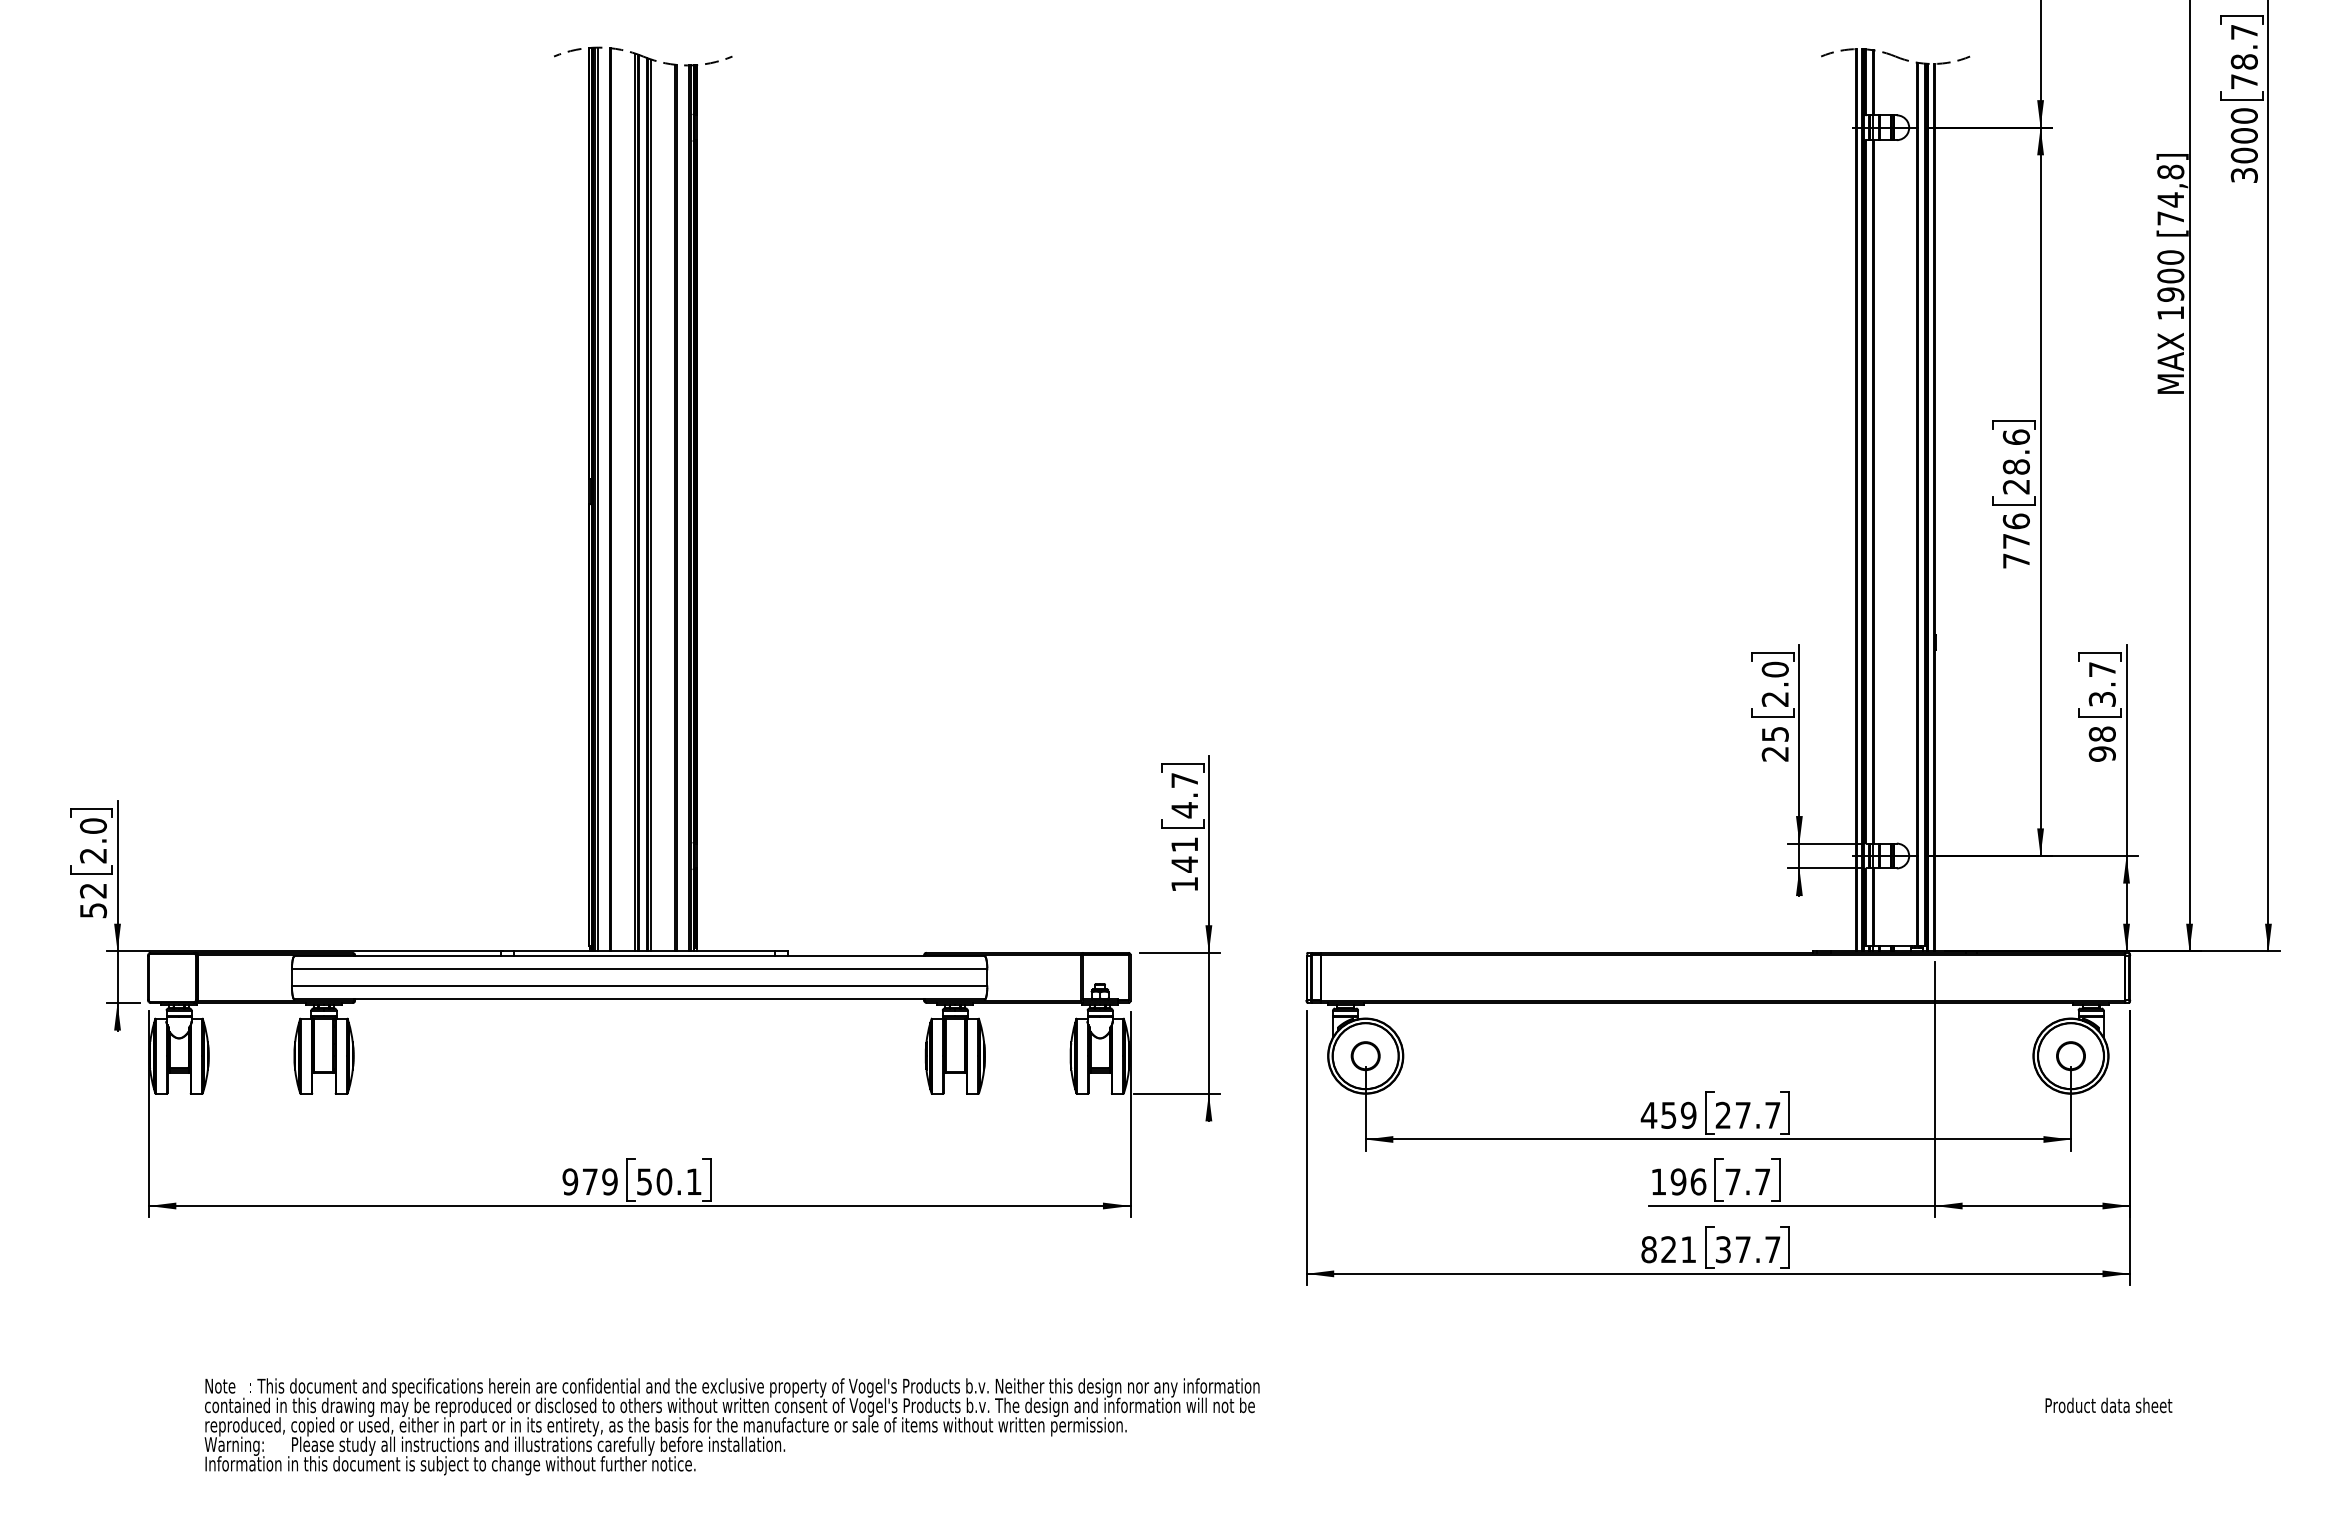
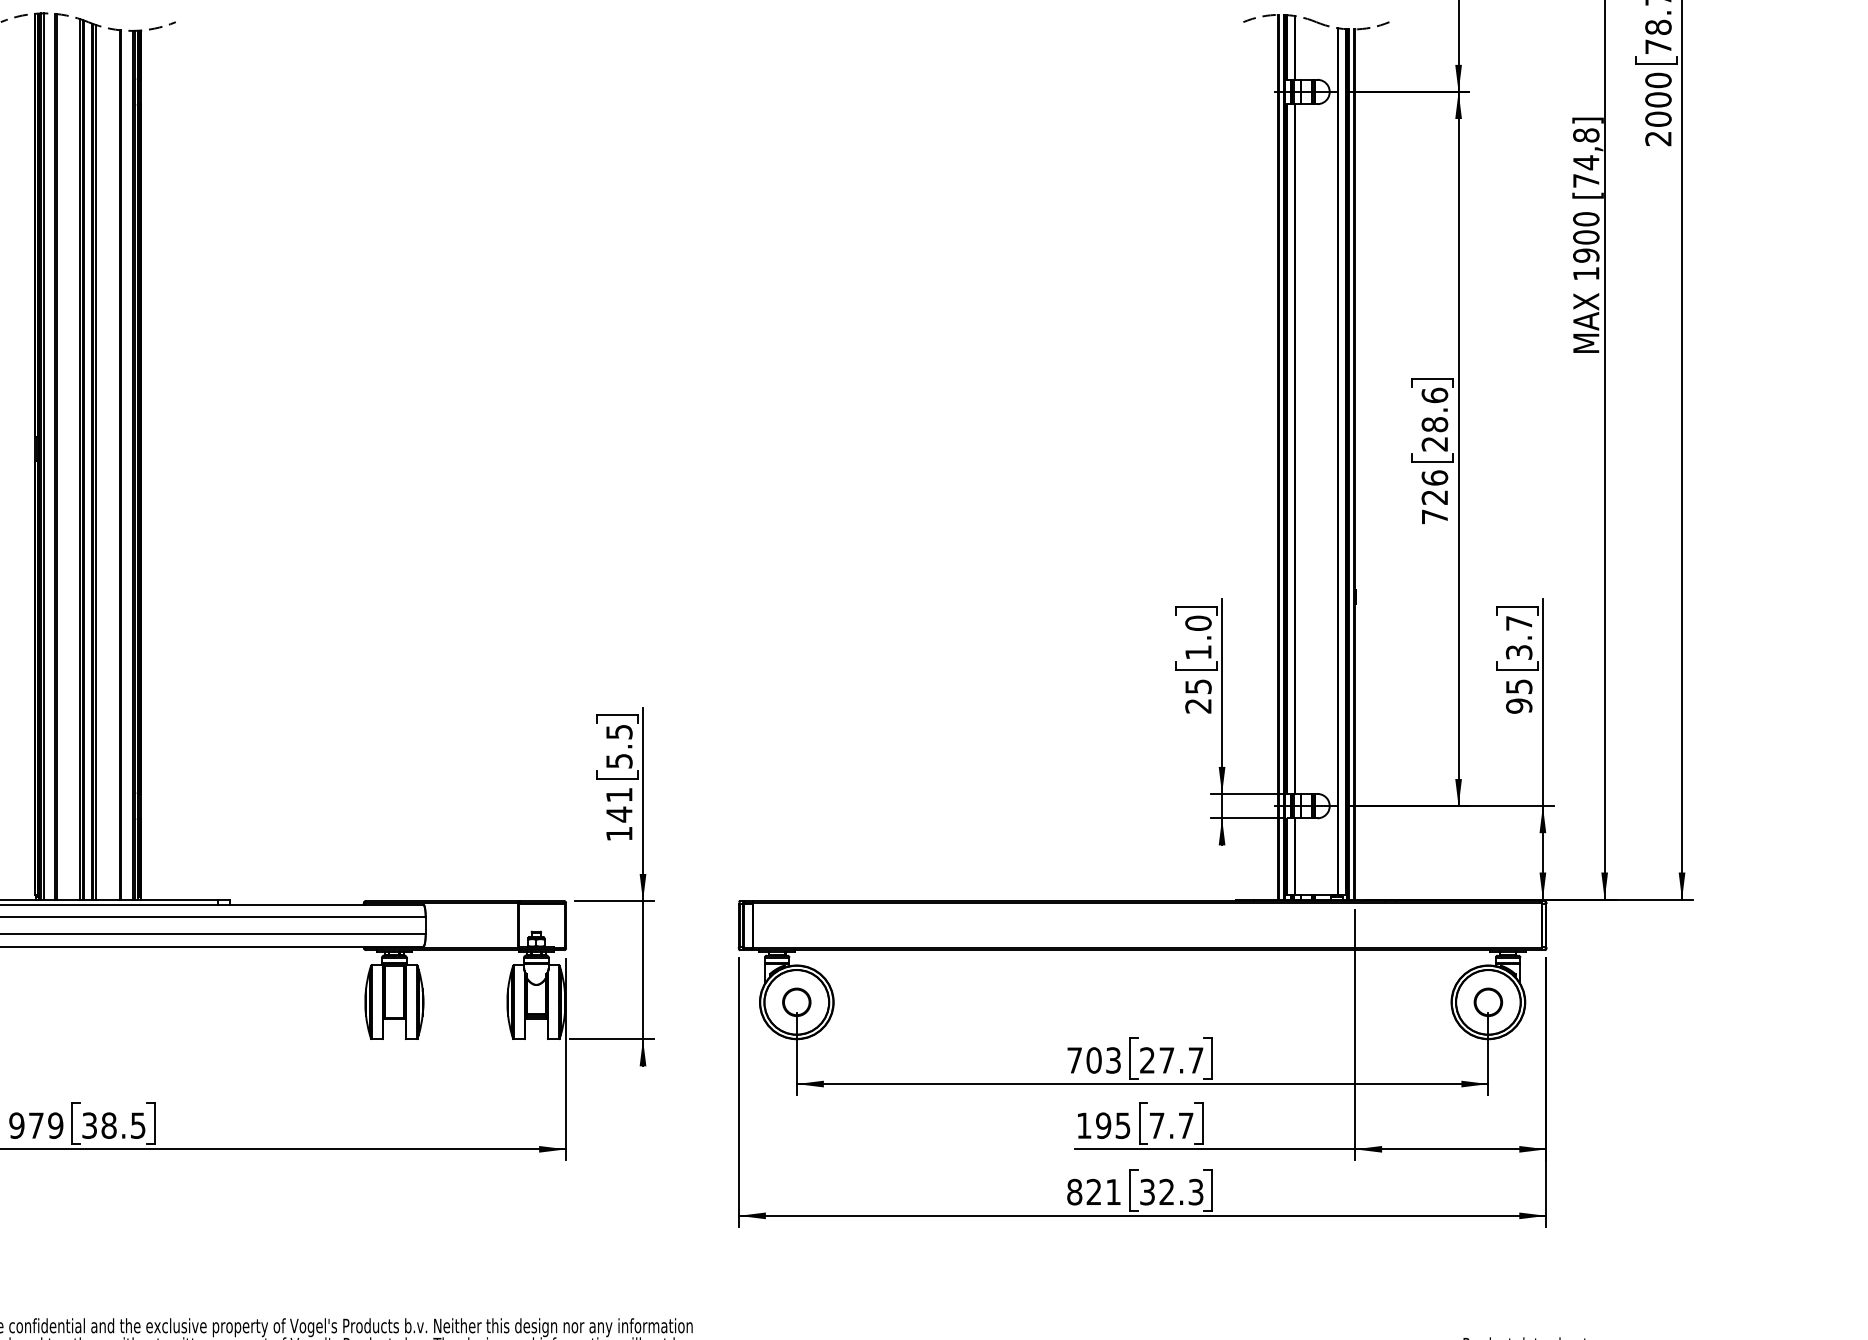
text: (2244, 175) -> (1658, 138), 3000 -> 2000
text: (2015, 541) -> (1433, 497), 776 -> 726
text: (1774, 699) -> (1197, 652), 2.0 -> 1.0
text: (2101, 733) -> (1518, 685), 98 -> 95
text: (1184, 795) -> (619, 746), 4.7 -> 5.5
text: (1668, 1114) -> (1093, 1059), 459 -> 703
text: (669, 1181) -> (114, 1125), 50.1 -> 38.5
text: (1698, 1181) -> (1123, 1125), 196 -> 195
text: (1757, 1249) -> (1180, 1191), 37.7 -> 32.3

